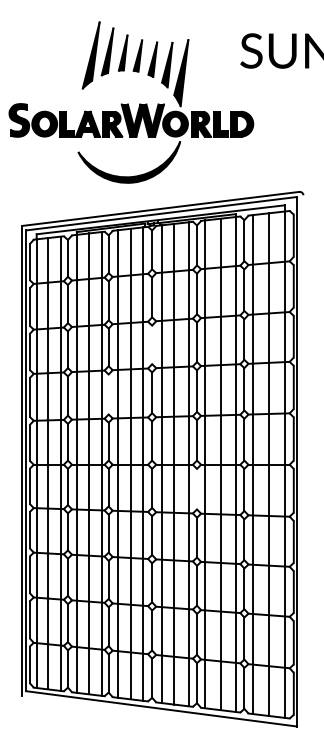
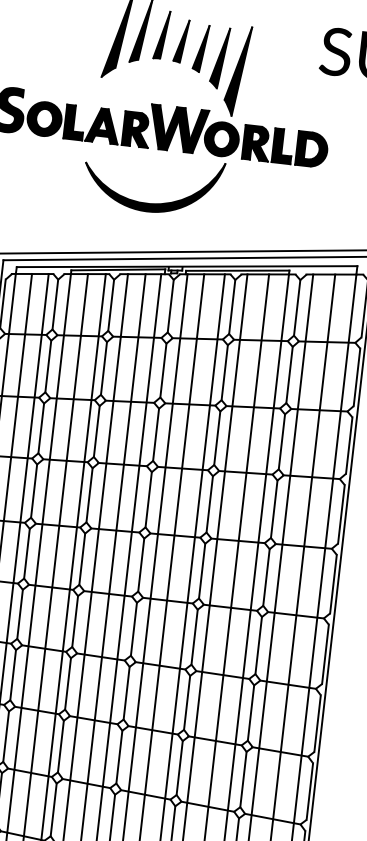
line: (152, 344) -> (156, 434), added
line: (108, 394) -> (89, 495), added
line: (197, 488) -> (195, 636), added

